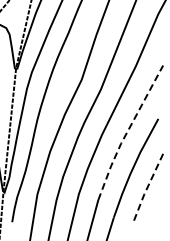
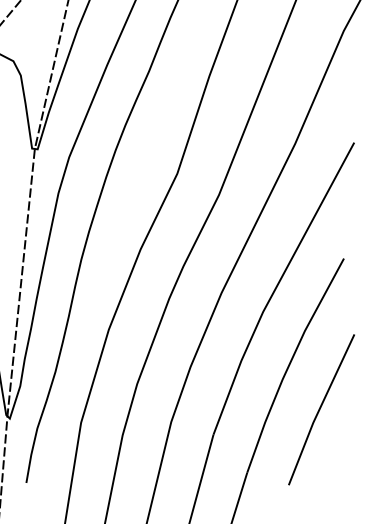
line: (127, 132) -> (276, 288), dashed -> solid
line: (146, 189) -> (318, 411), dashed -> solid

